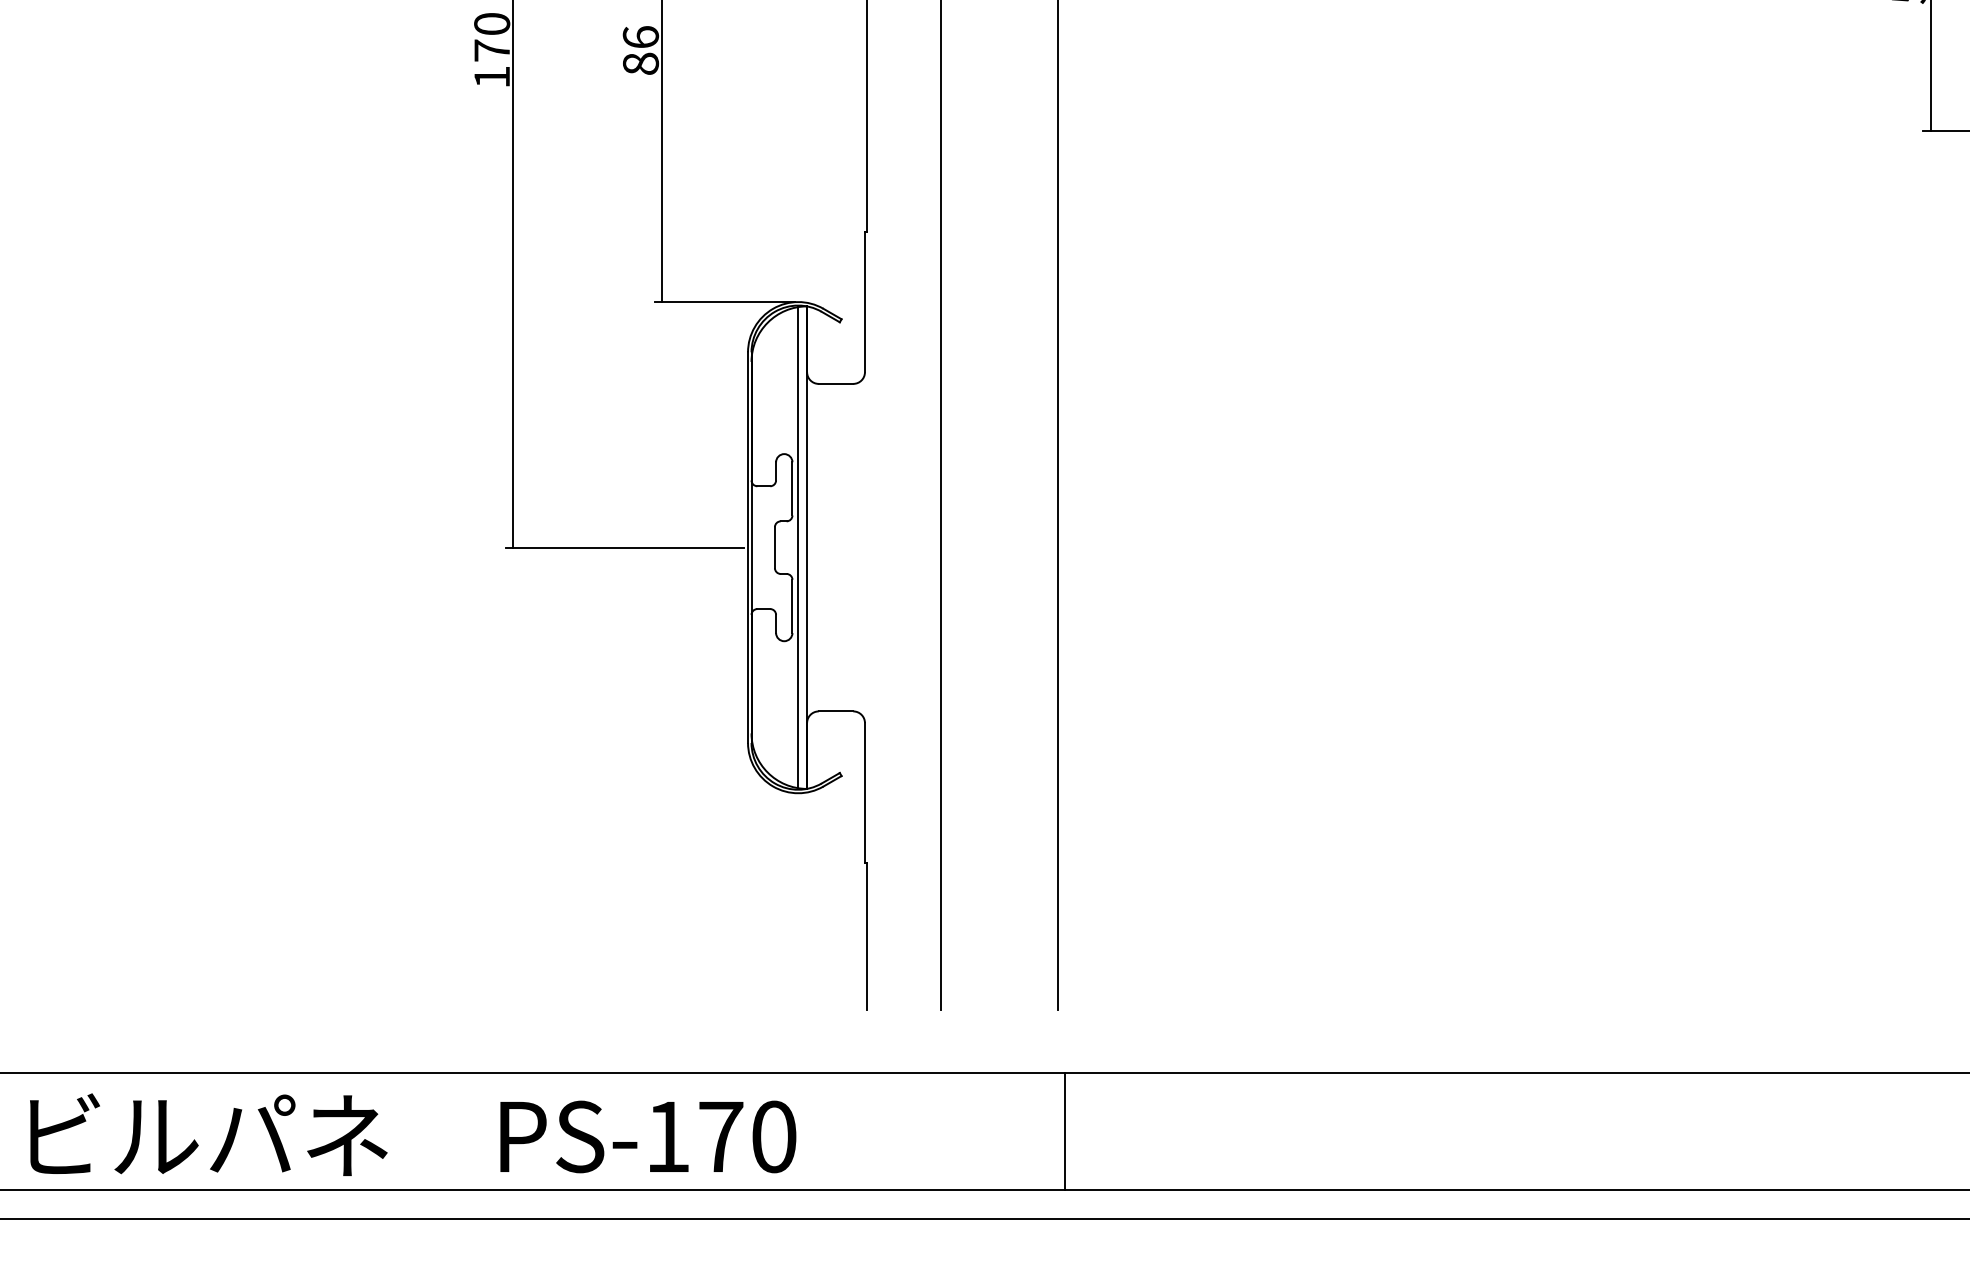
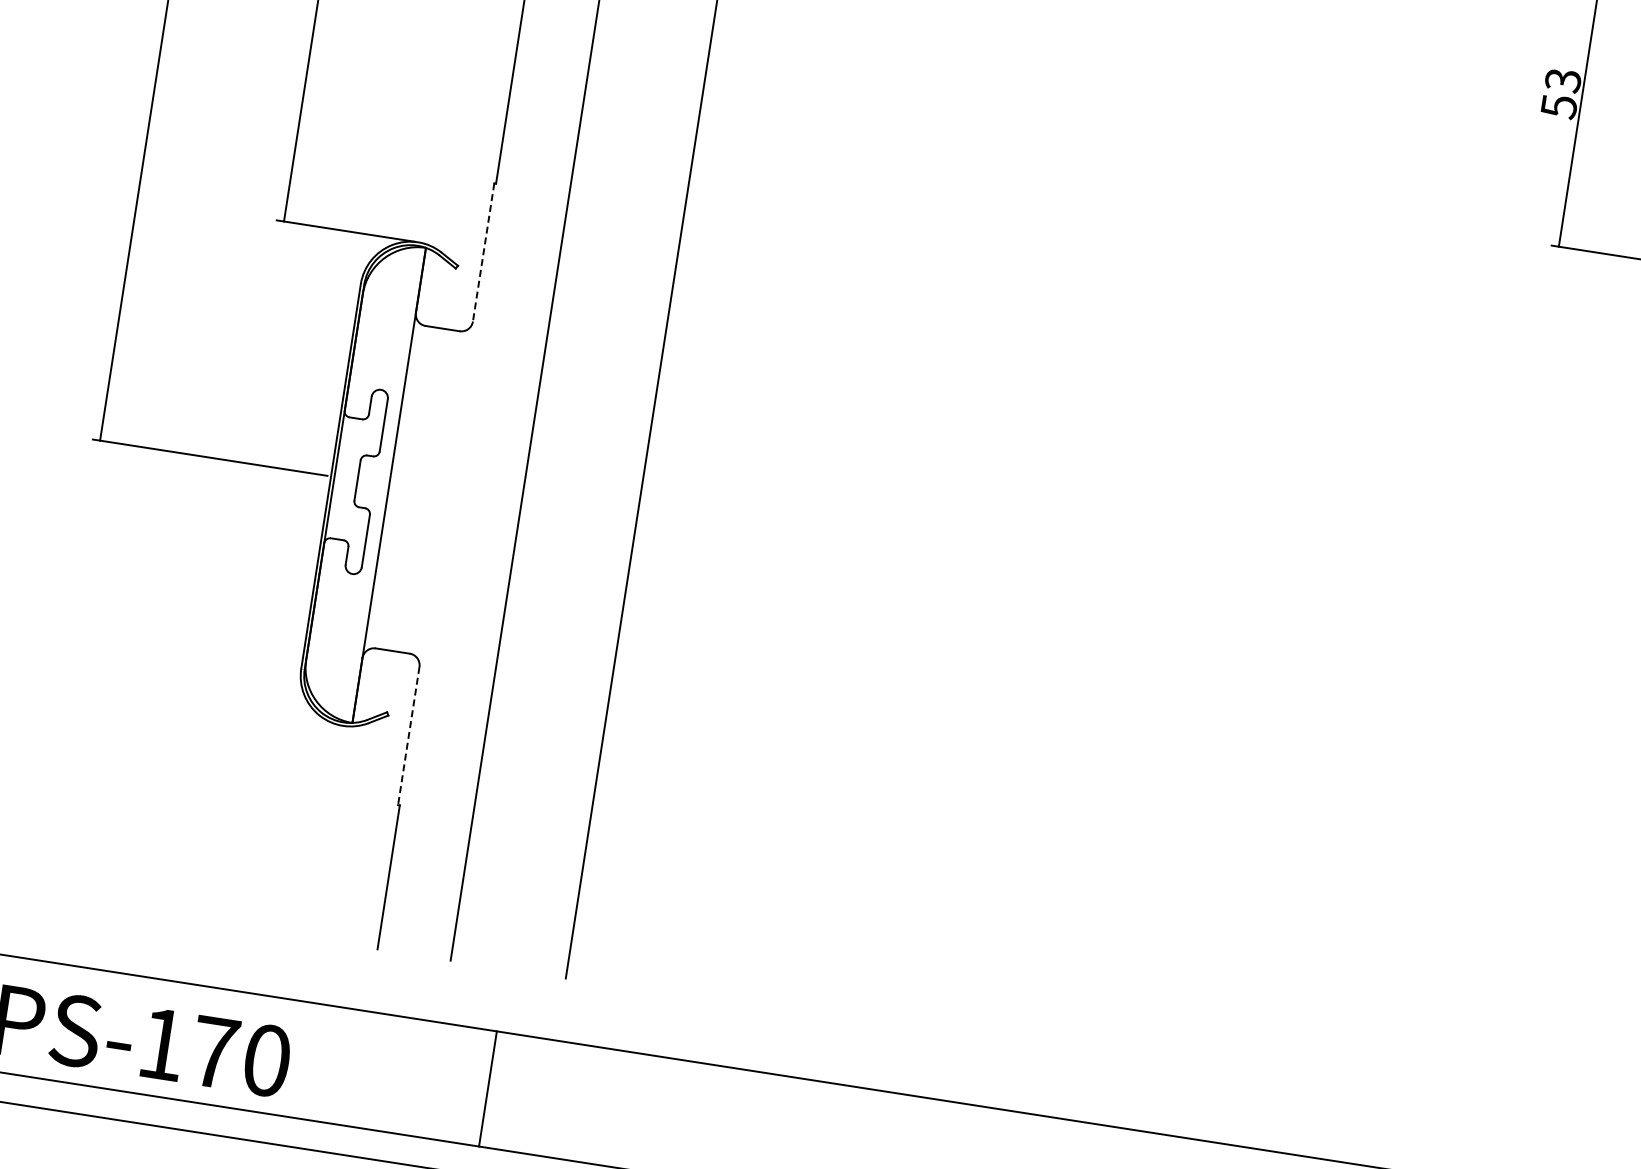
line: (864, 302) -> (483, 252), solid -> dashed
line: (798, 547) -> (380, 483), removed
line: (864, 793) -> (408, 736), solid -> dashed
line: (1064, 1130) -> (487, 1088), moved

